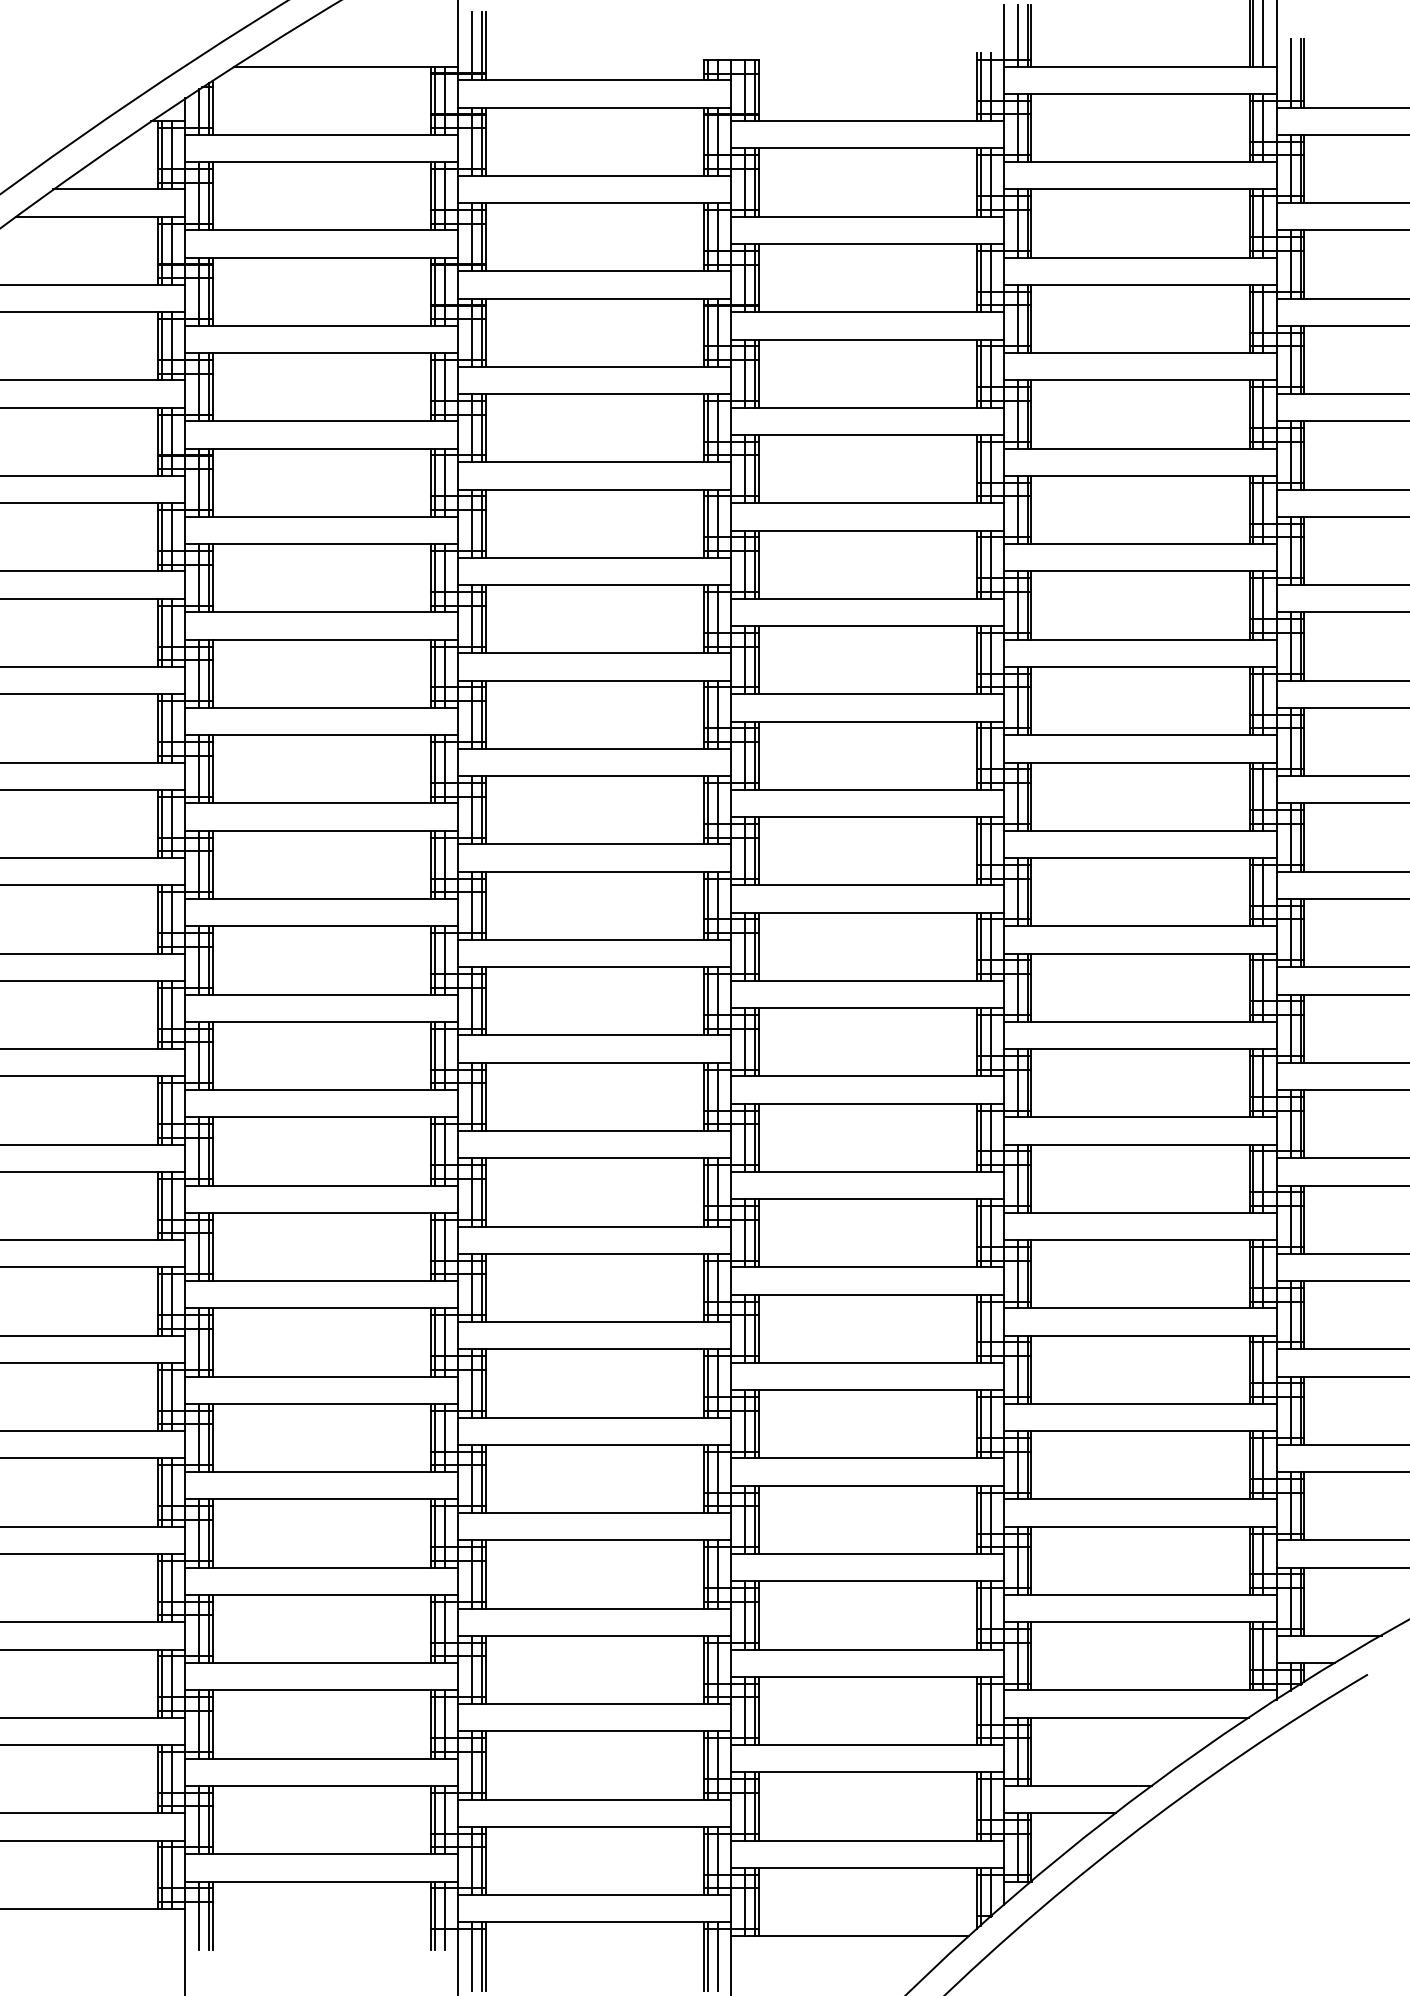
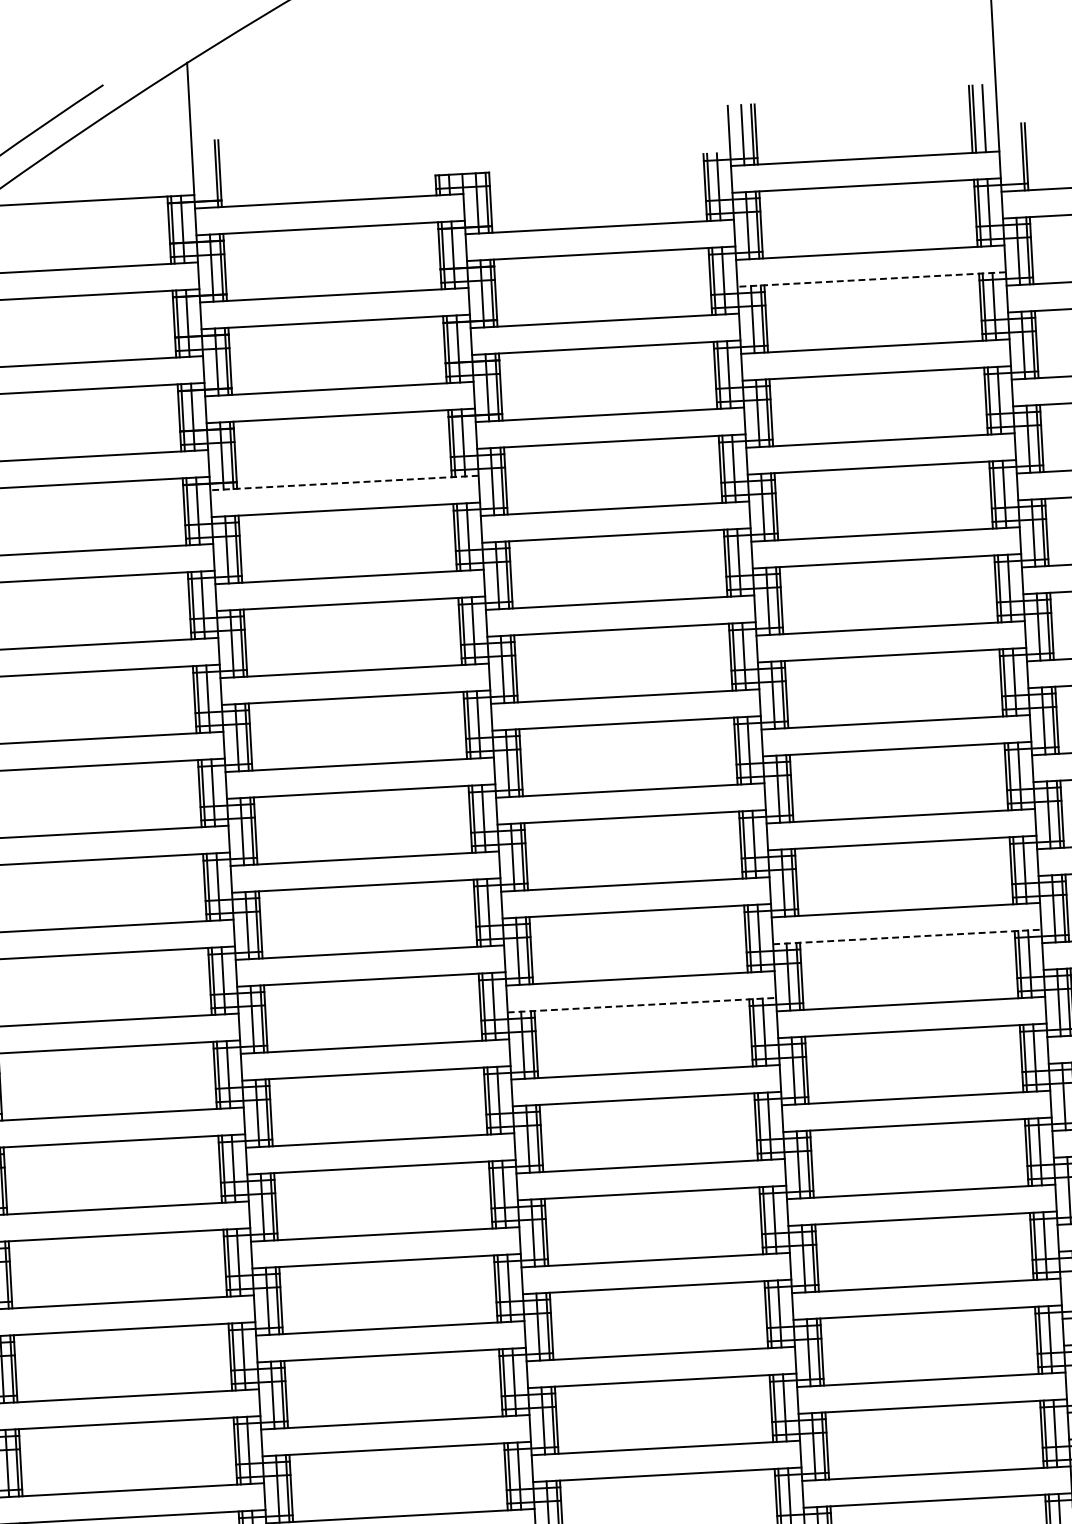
line: (471, 46) -> (206, 174), removed
line: (1290, 73) -> (1012, 157), removed
line: (1140, 189) -> (871, 279), solid -> dashed
line: (594, 366) -> (344, 482), solid -> dashed
line: (1141, 858) -> (908, 937), solid -> dashed
line: (868, 912) -> (642, 1005), solid -> dashed

